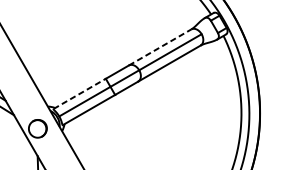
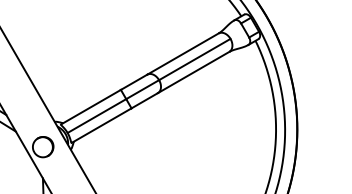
line: (160, 46) -> (183, 53), dashed -> solid
line: (80, 94) -> (91, 107), dashed -> solid

